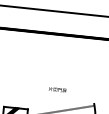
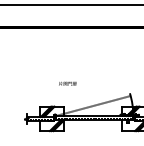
text: (57, 89) -> (67, 83), moved

